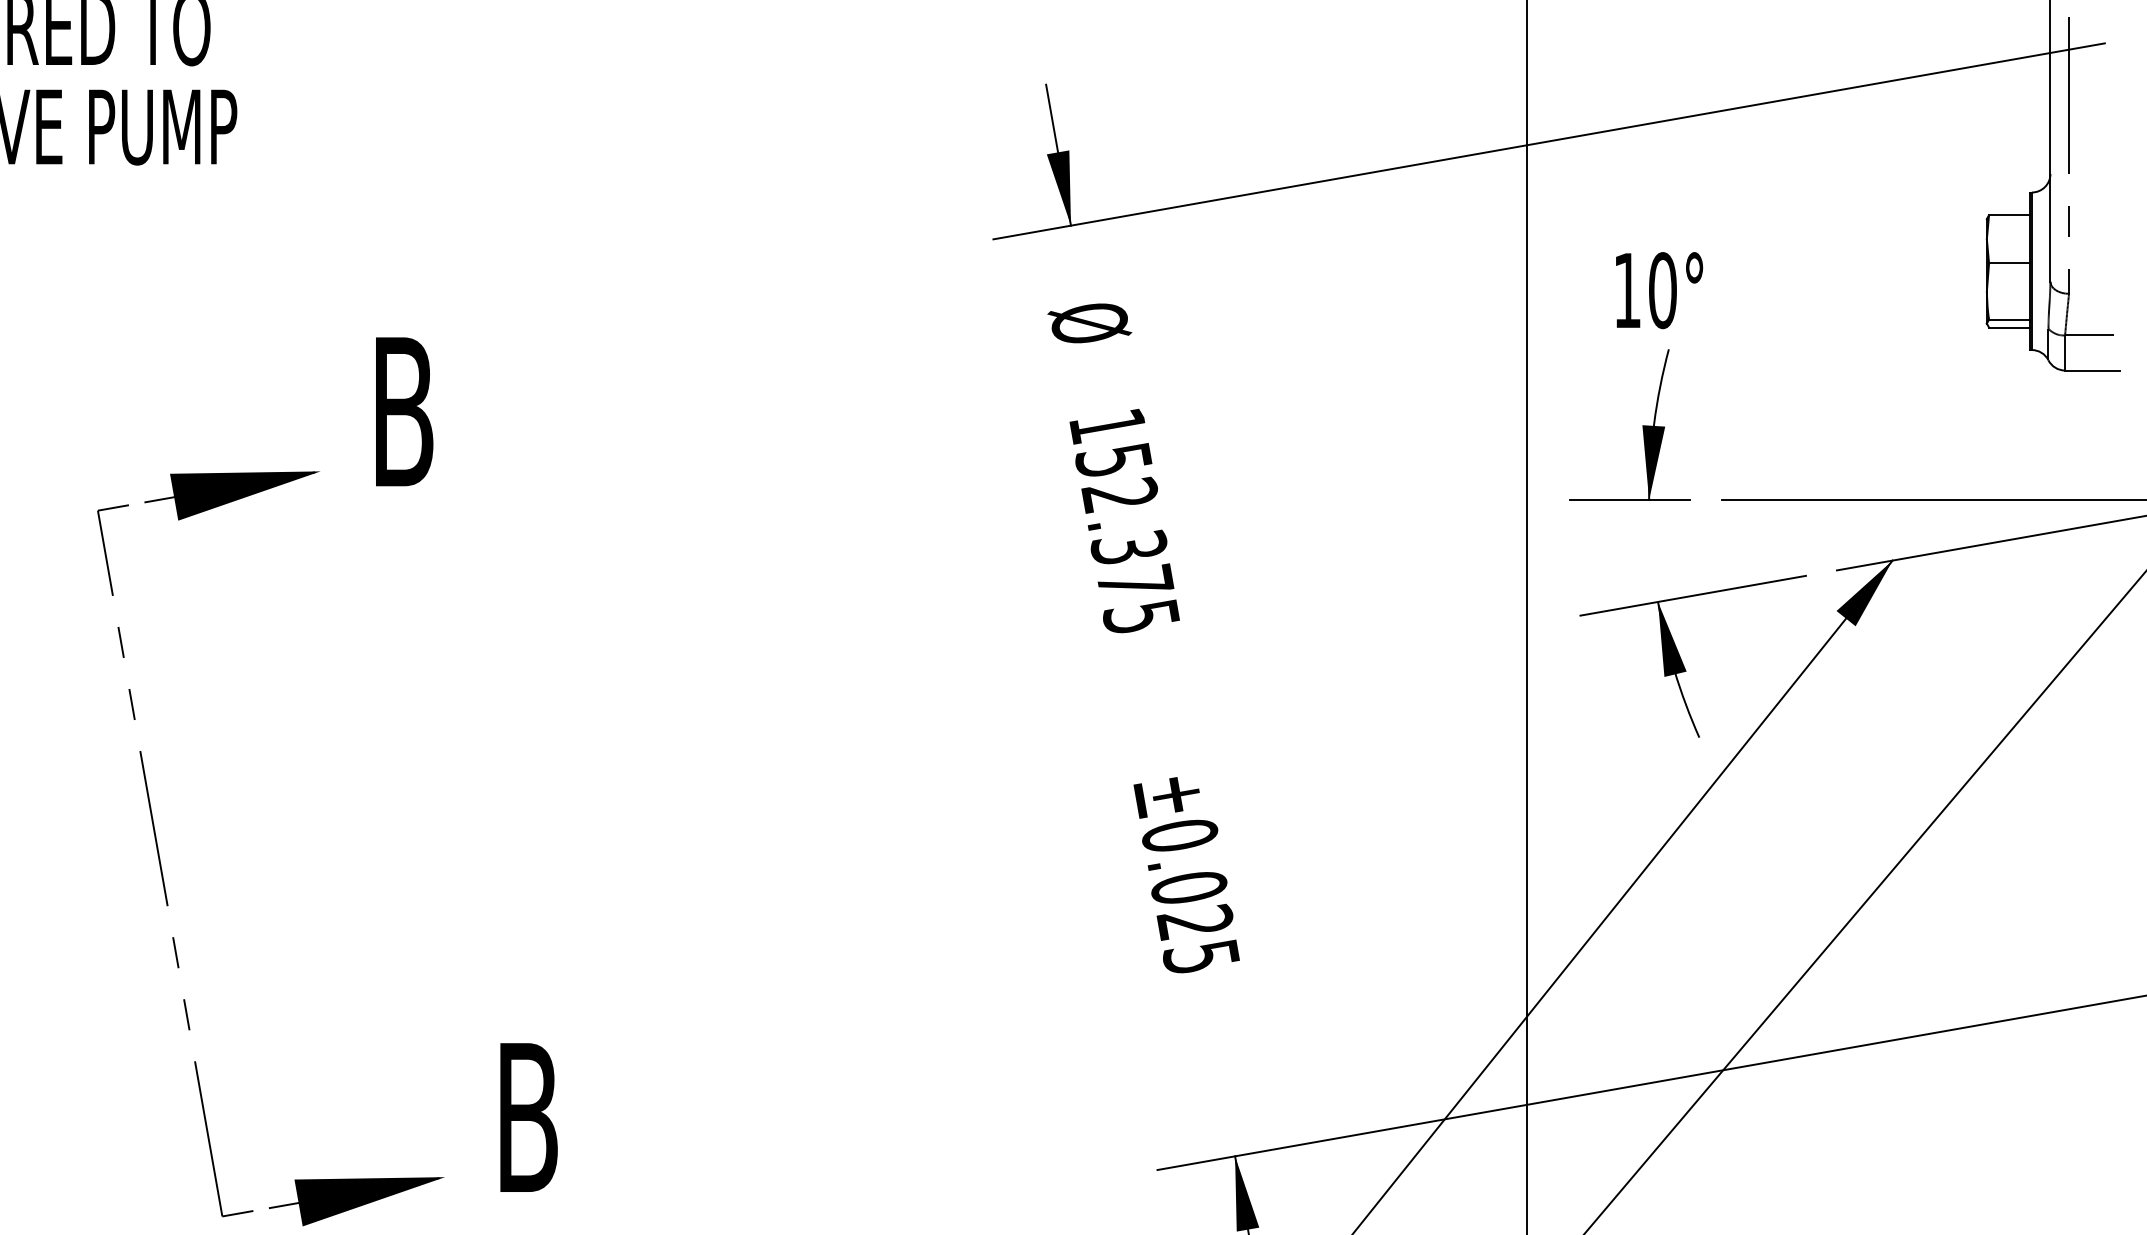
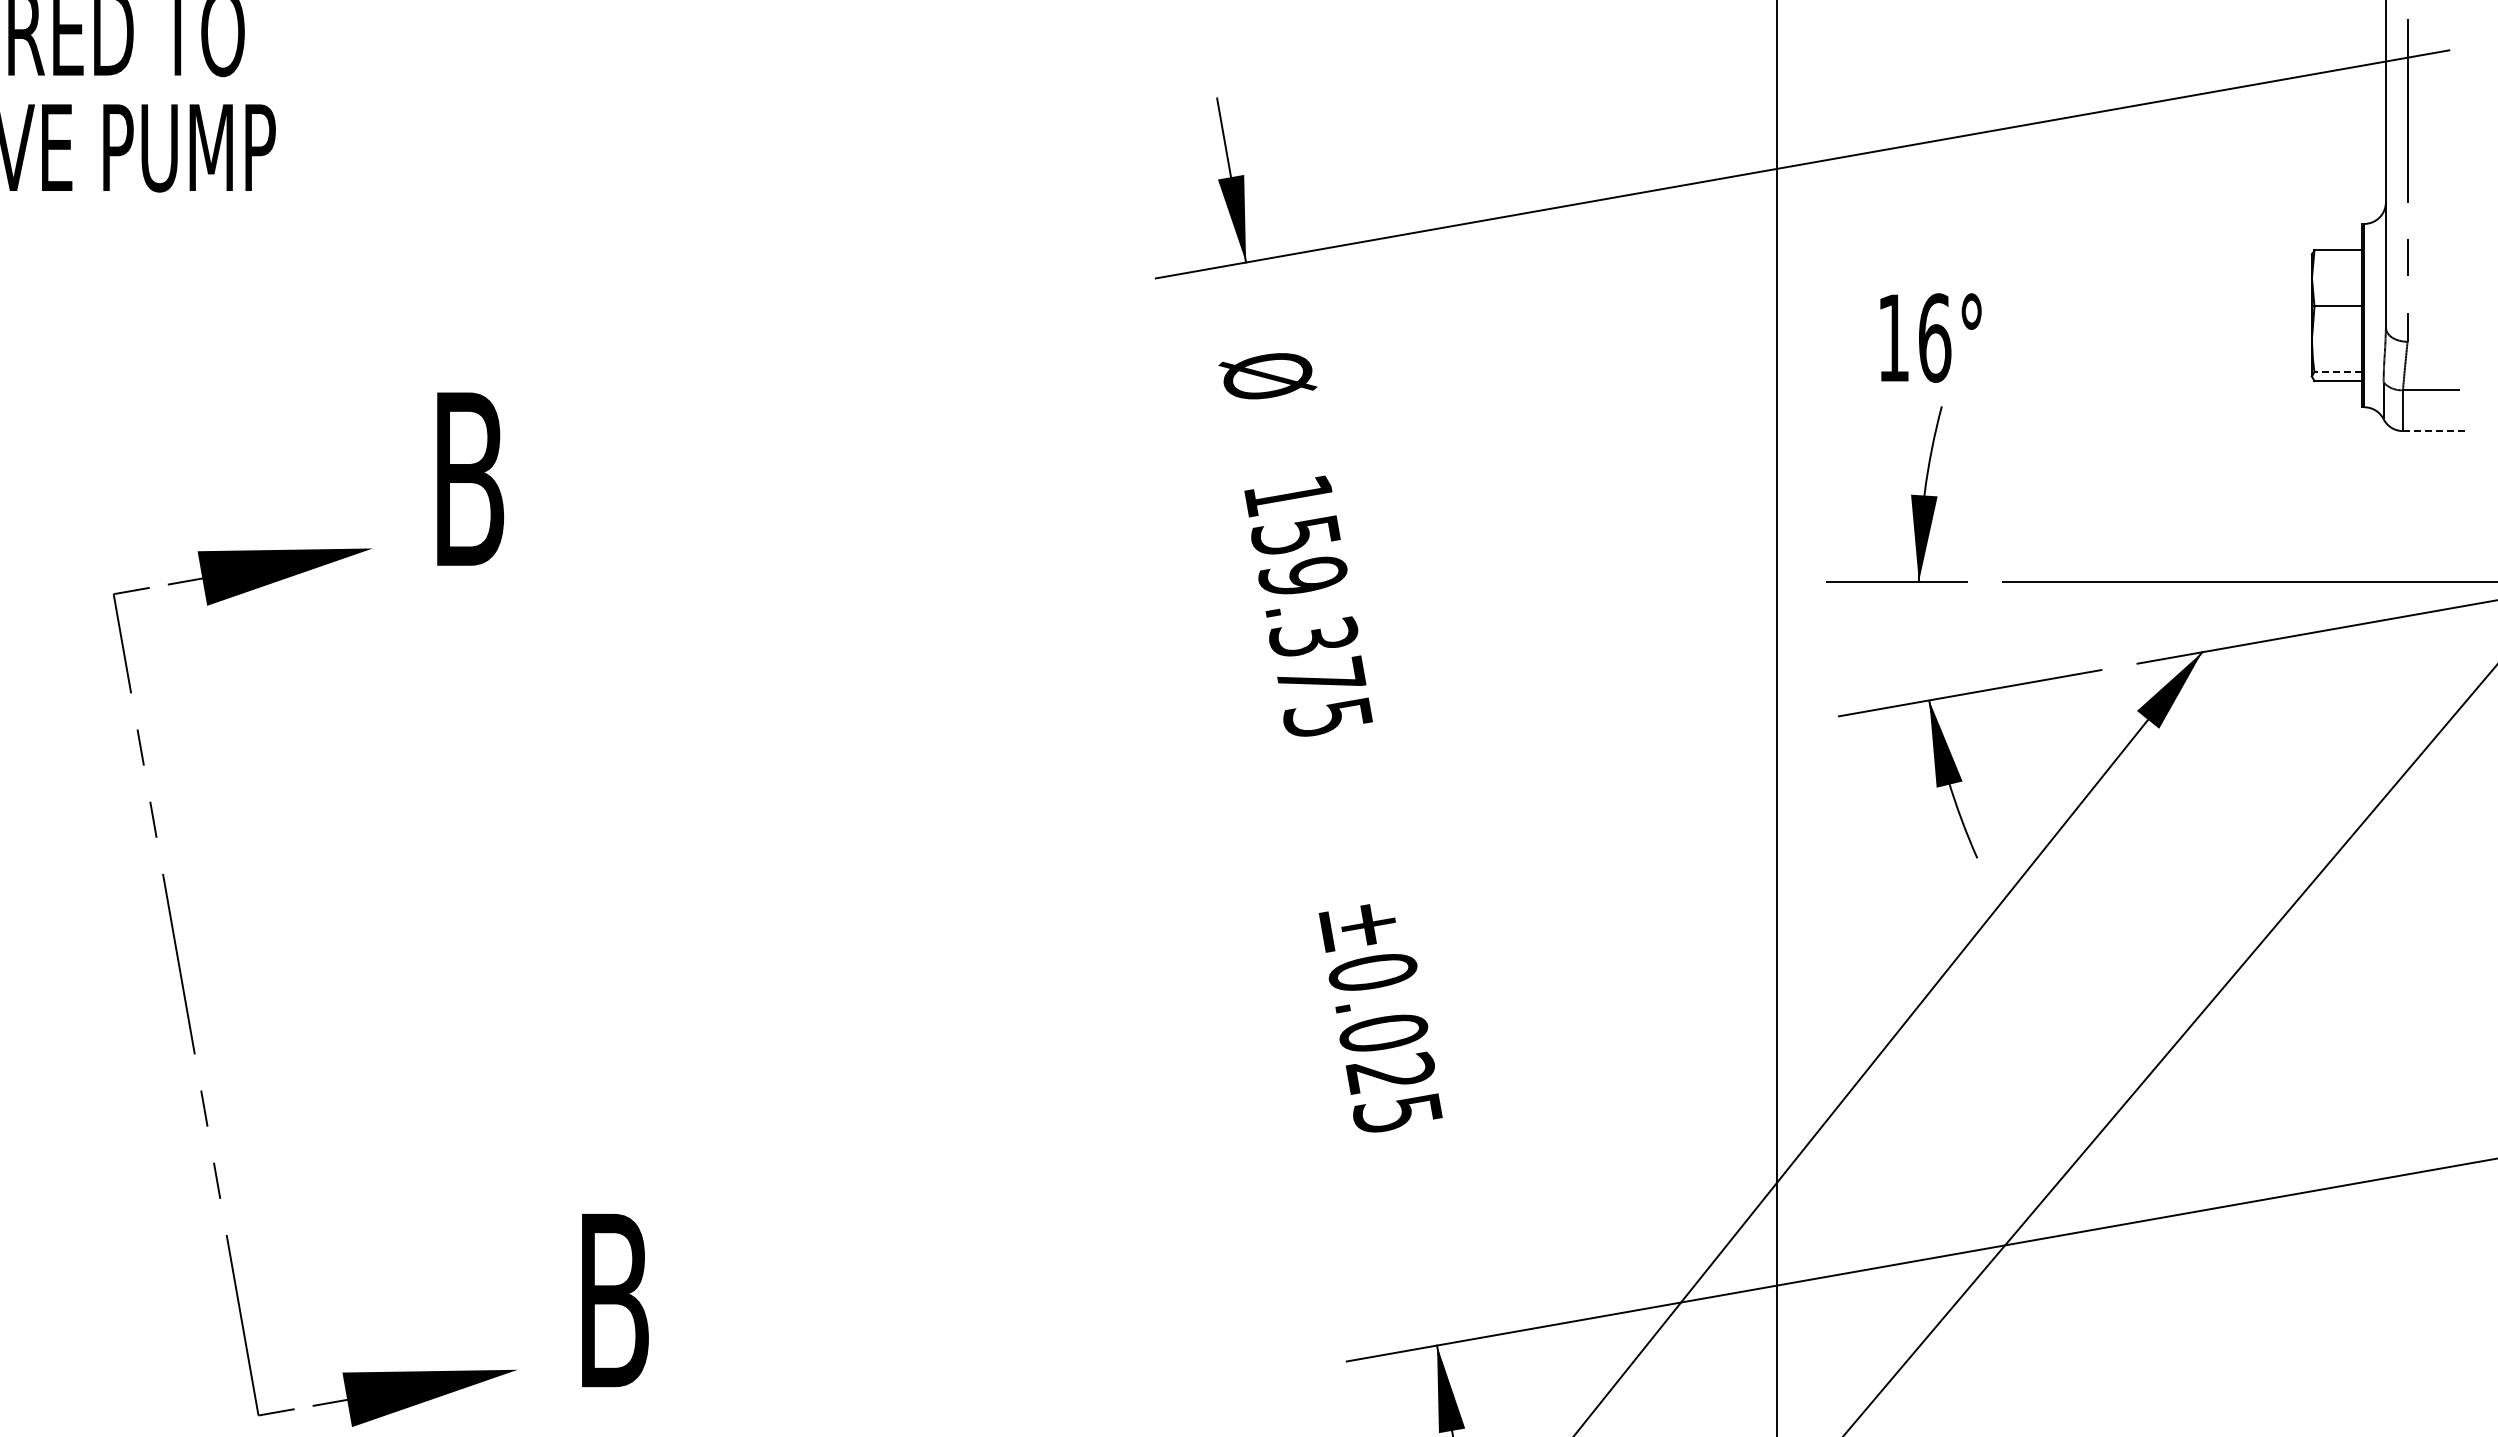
text: (1662, 290) -> (1934, 337), 10° -> 16°
line: (2009, 319) -> (2338, 371), solid -> dashed
line: (2092, 370) -> (2434, 431), solid -> dashed
text: (1119, 494) -> (1302, 575), 152.375 -> 159.375

